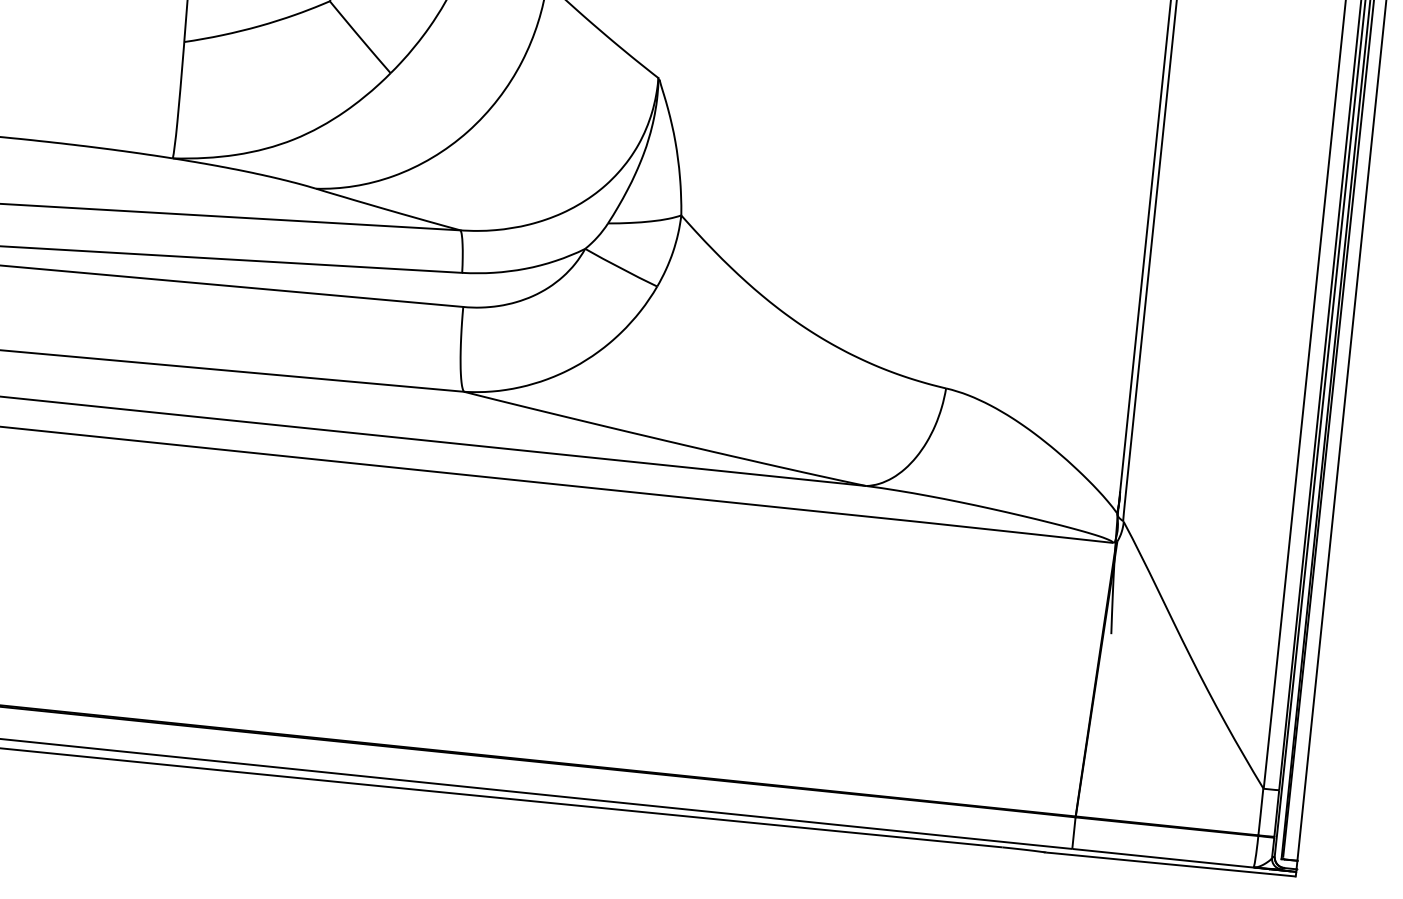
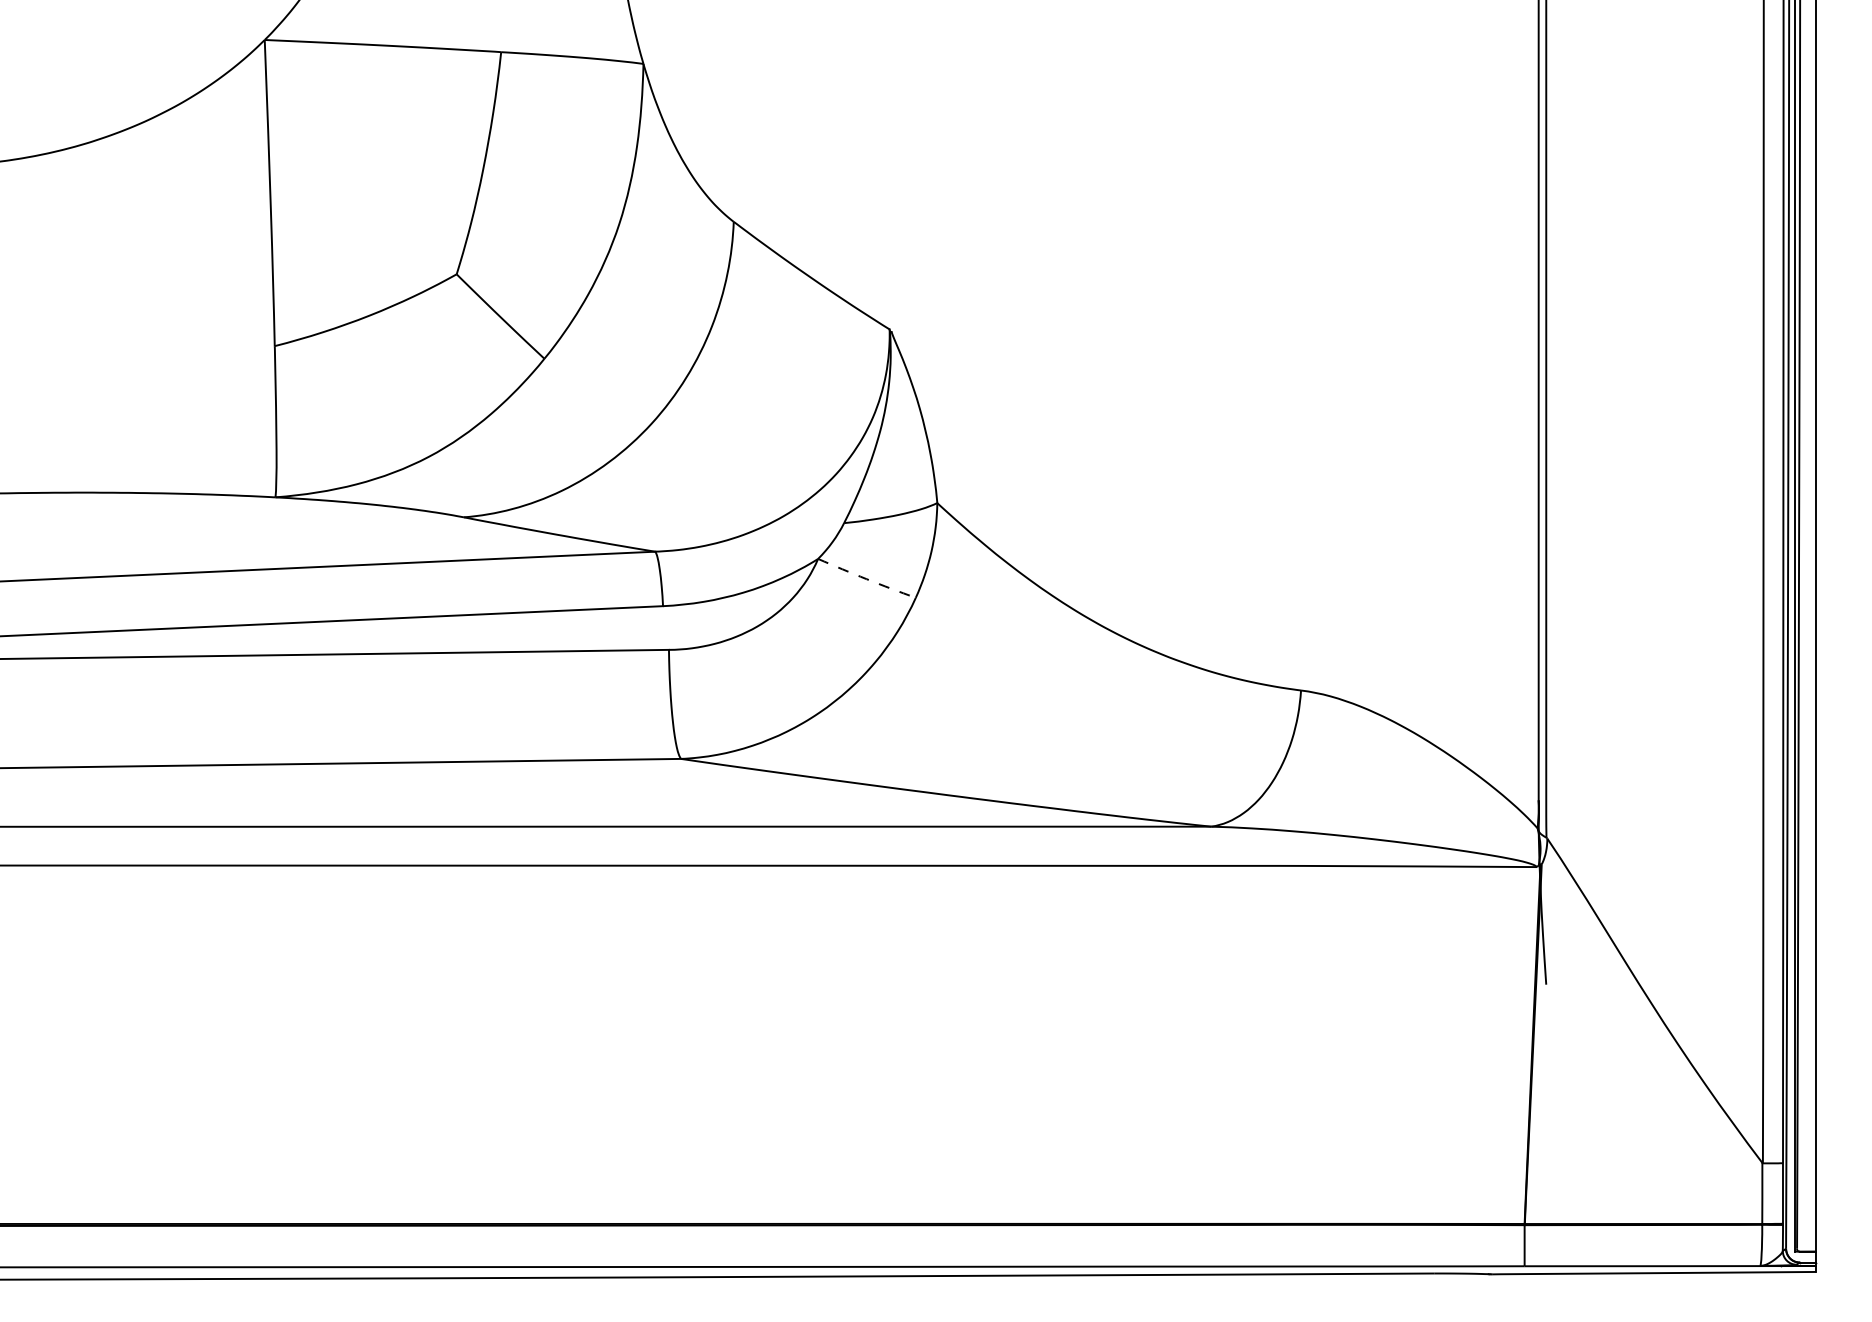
arc: (620, 268) -> (866, 579), solid -> dashed

